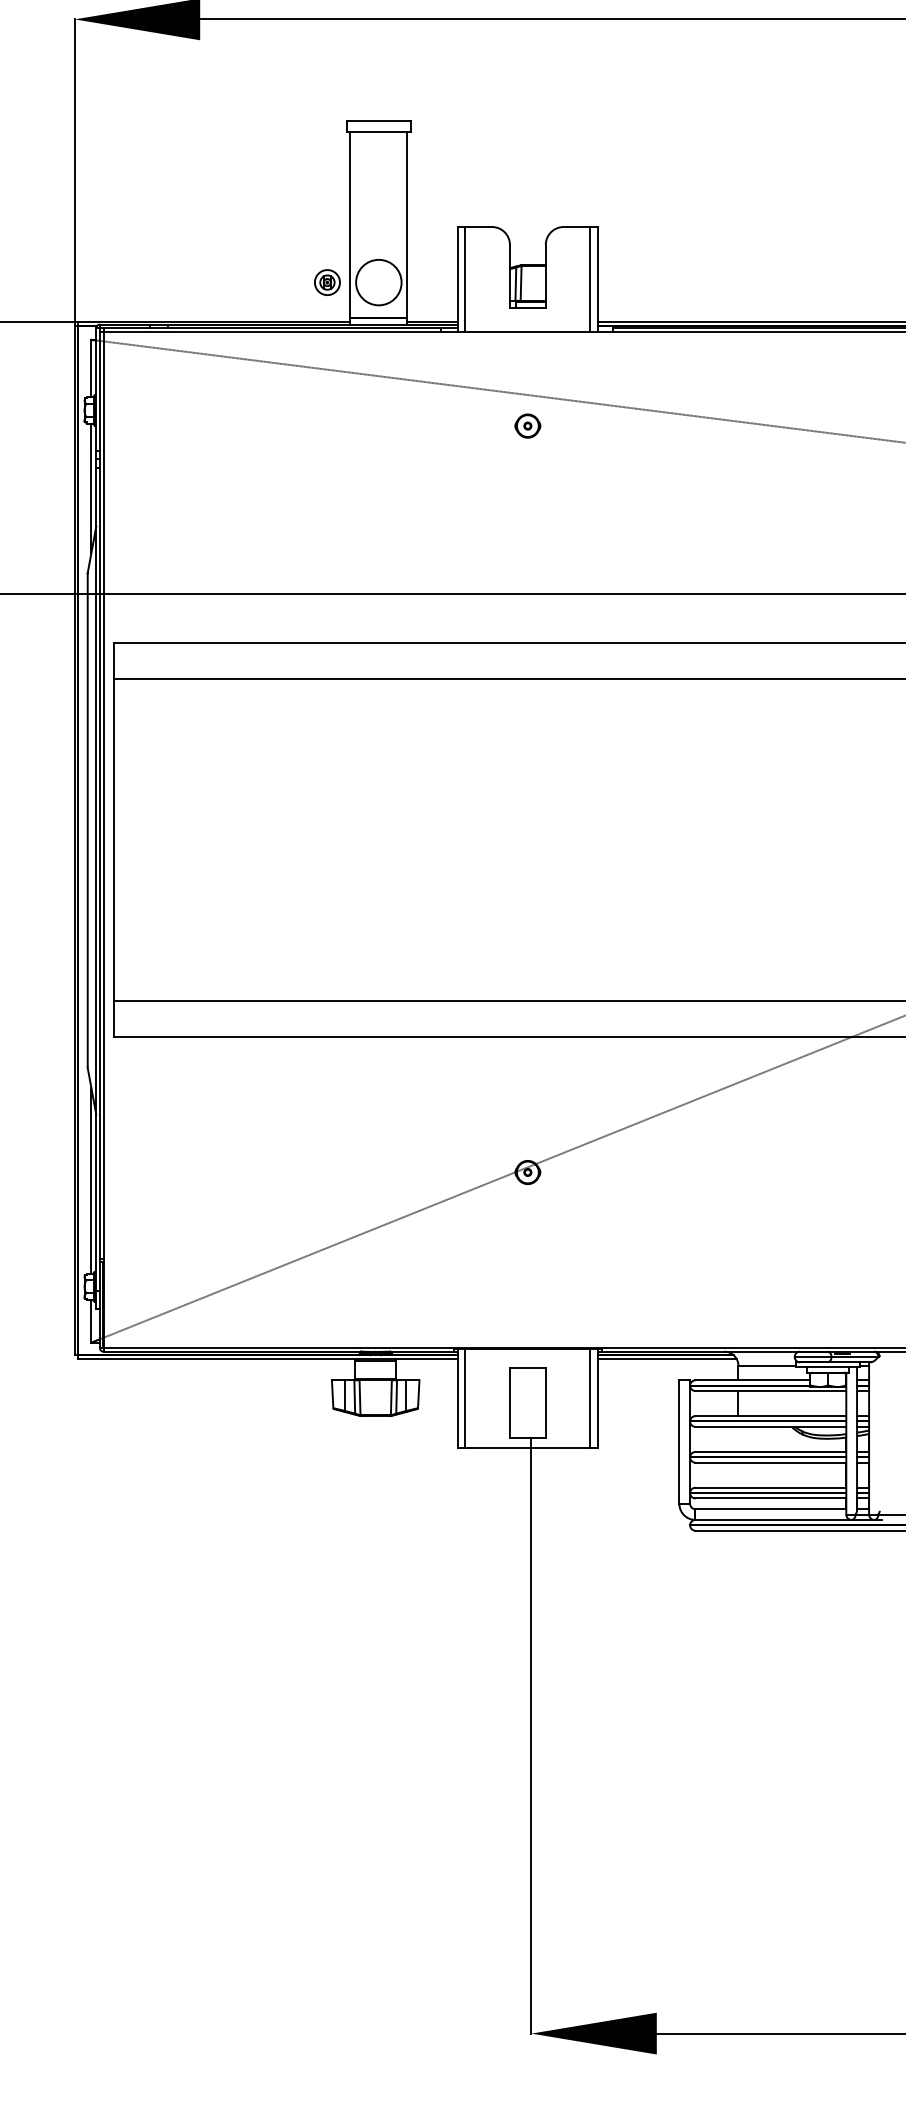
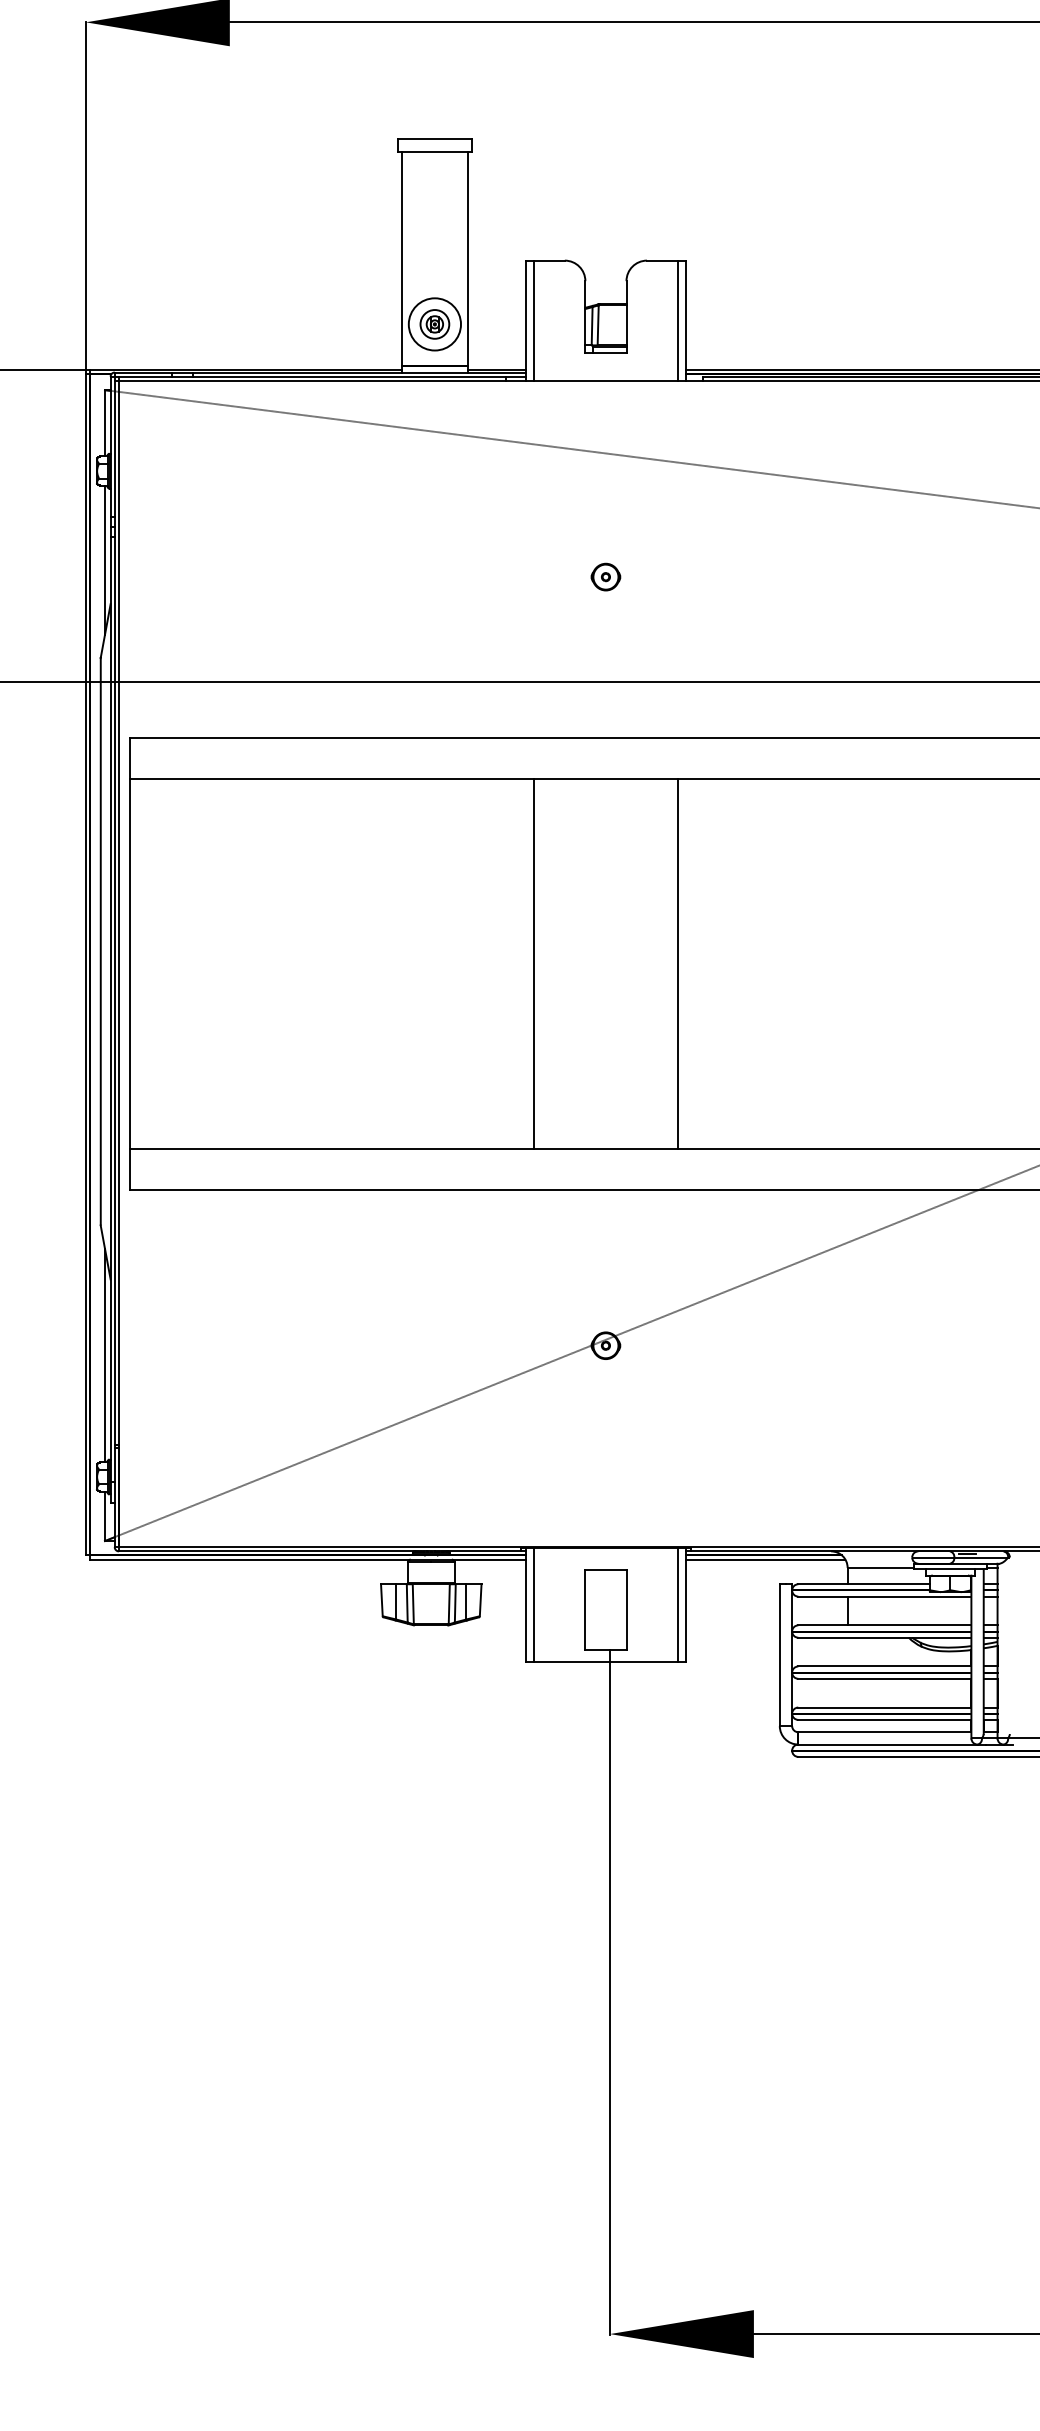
part: (327, 282) -> (434, 324), moved
part: (527, 425) -> (605, 576), moved
line: (465, 840) -> (534, 964), added
line: (590, 840) -> (677, 964), added

